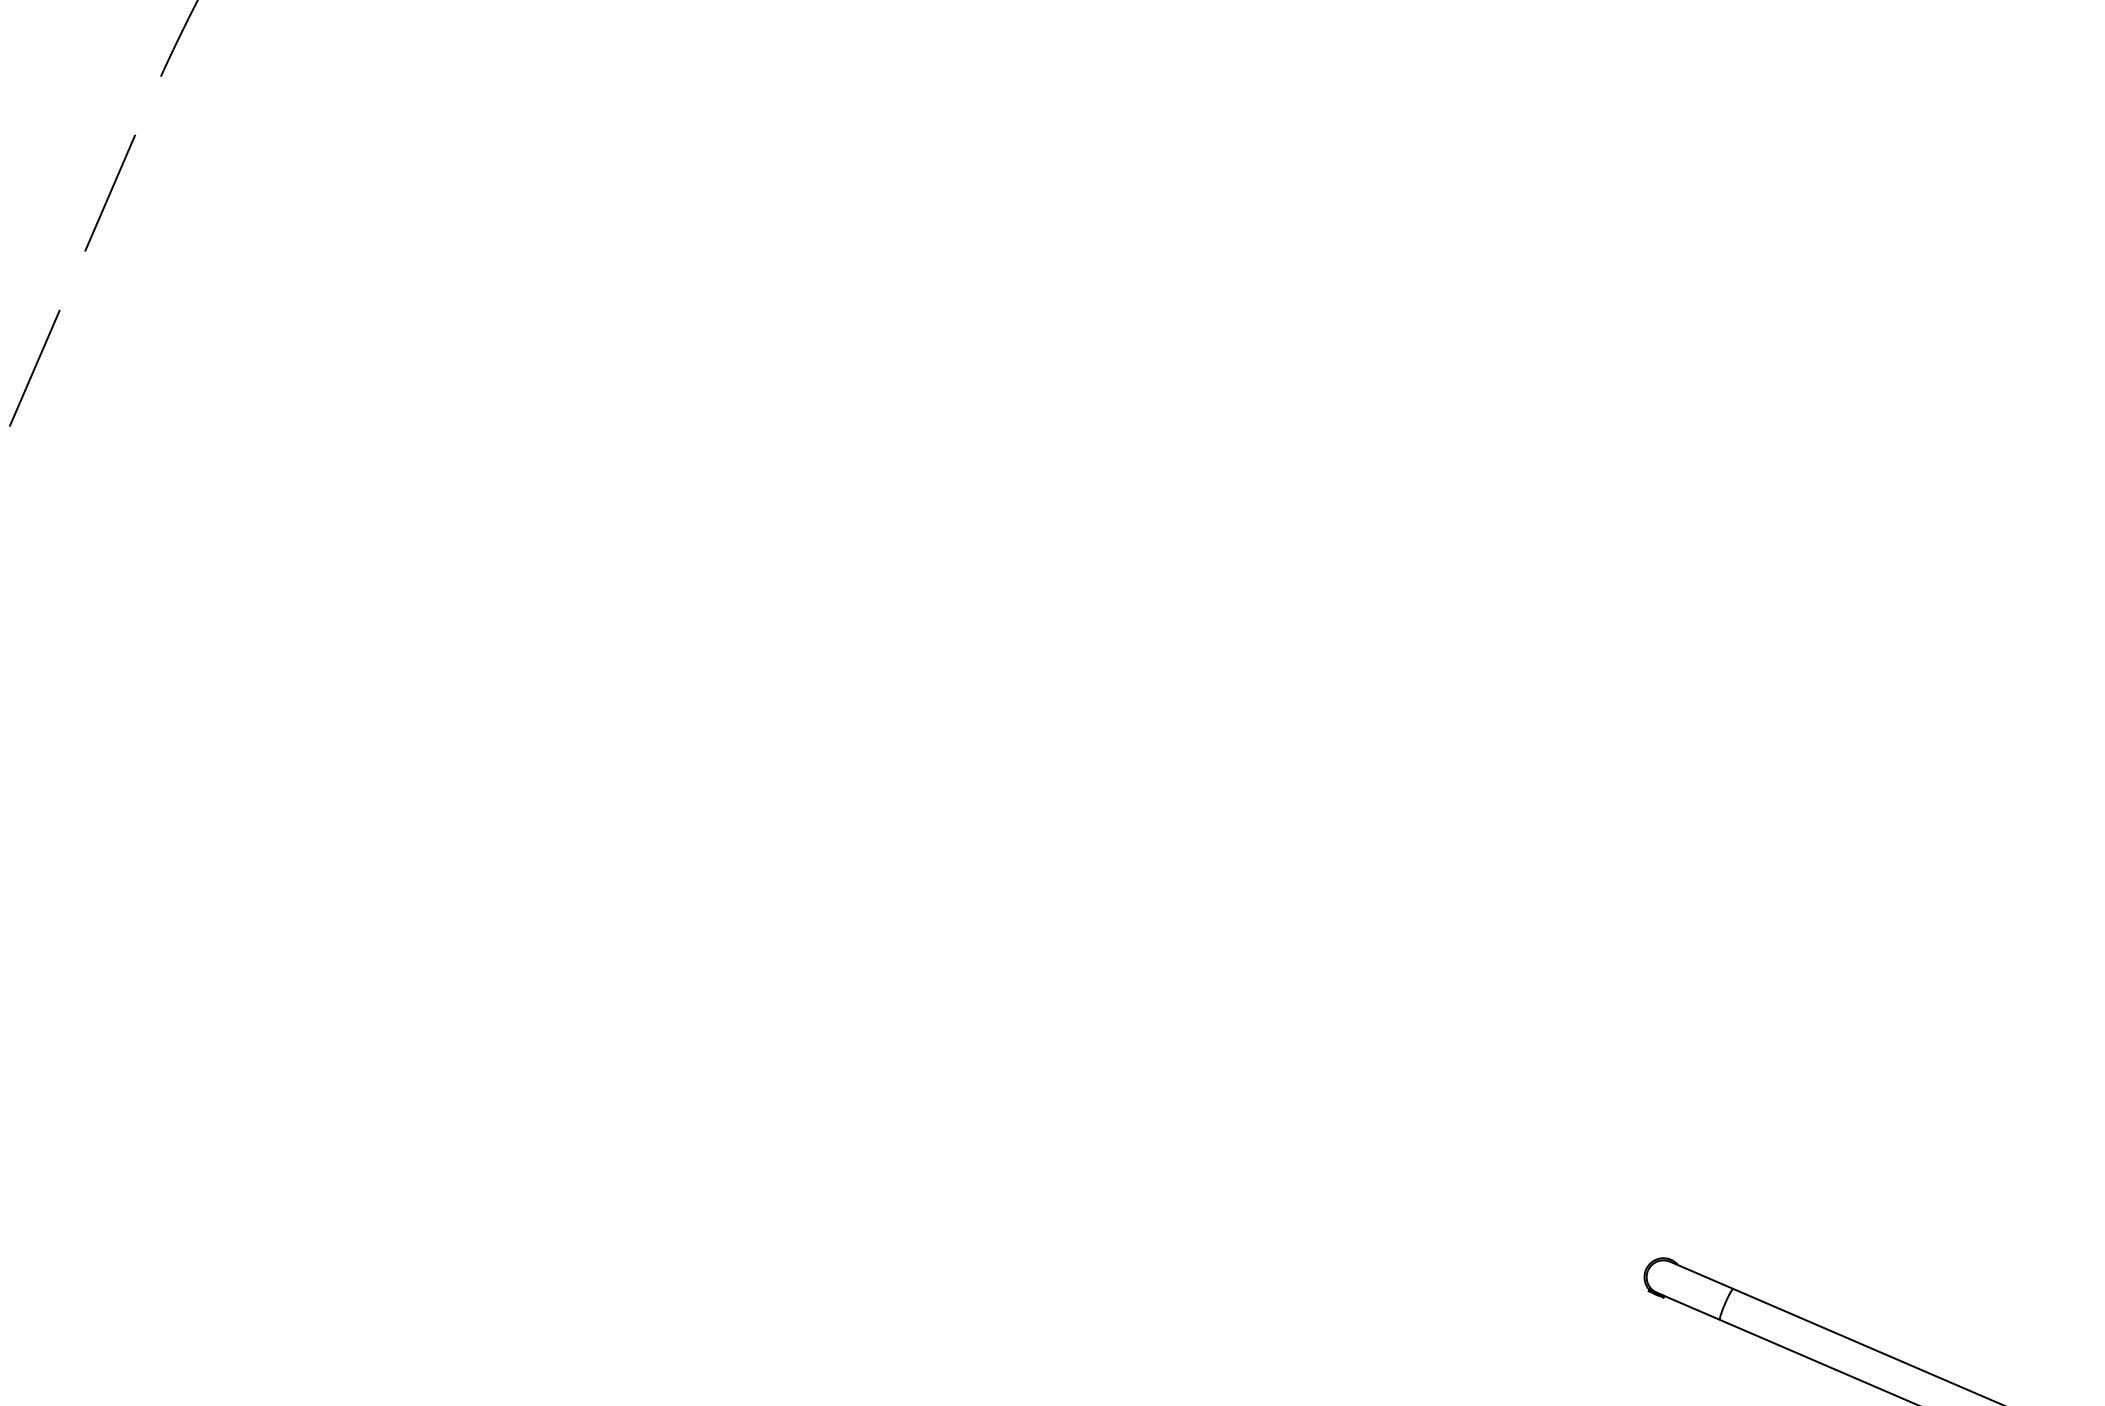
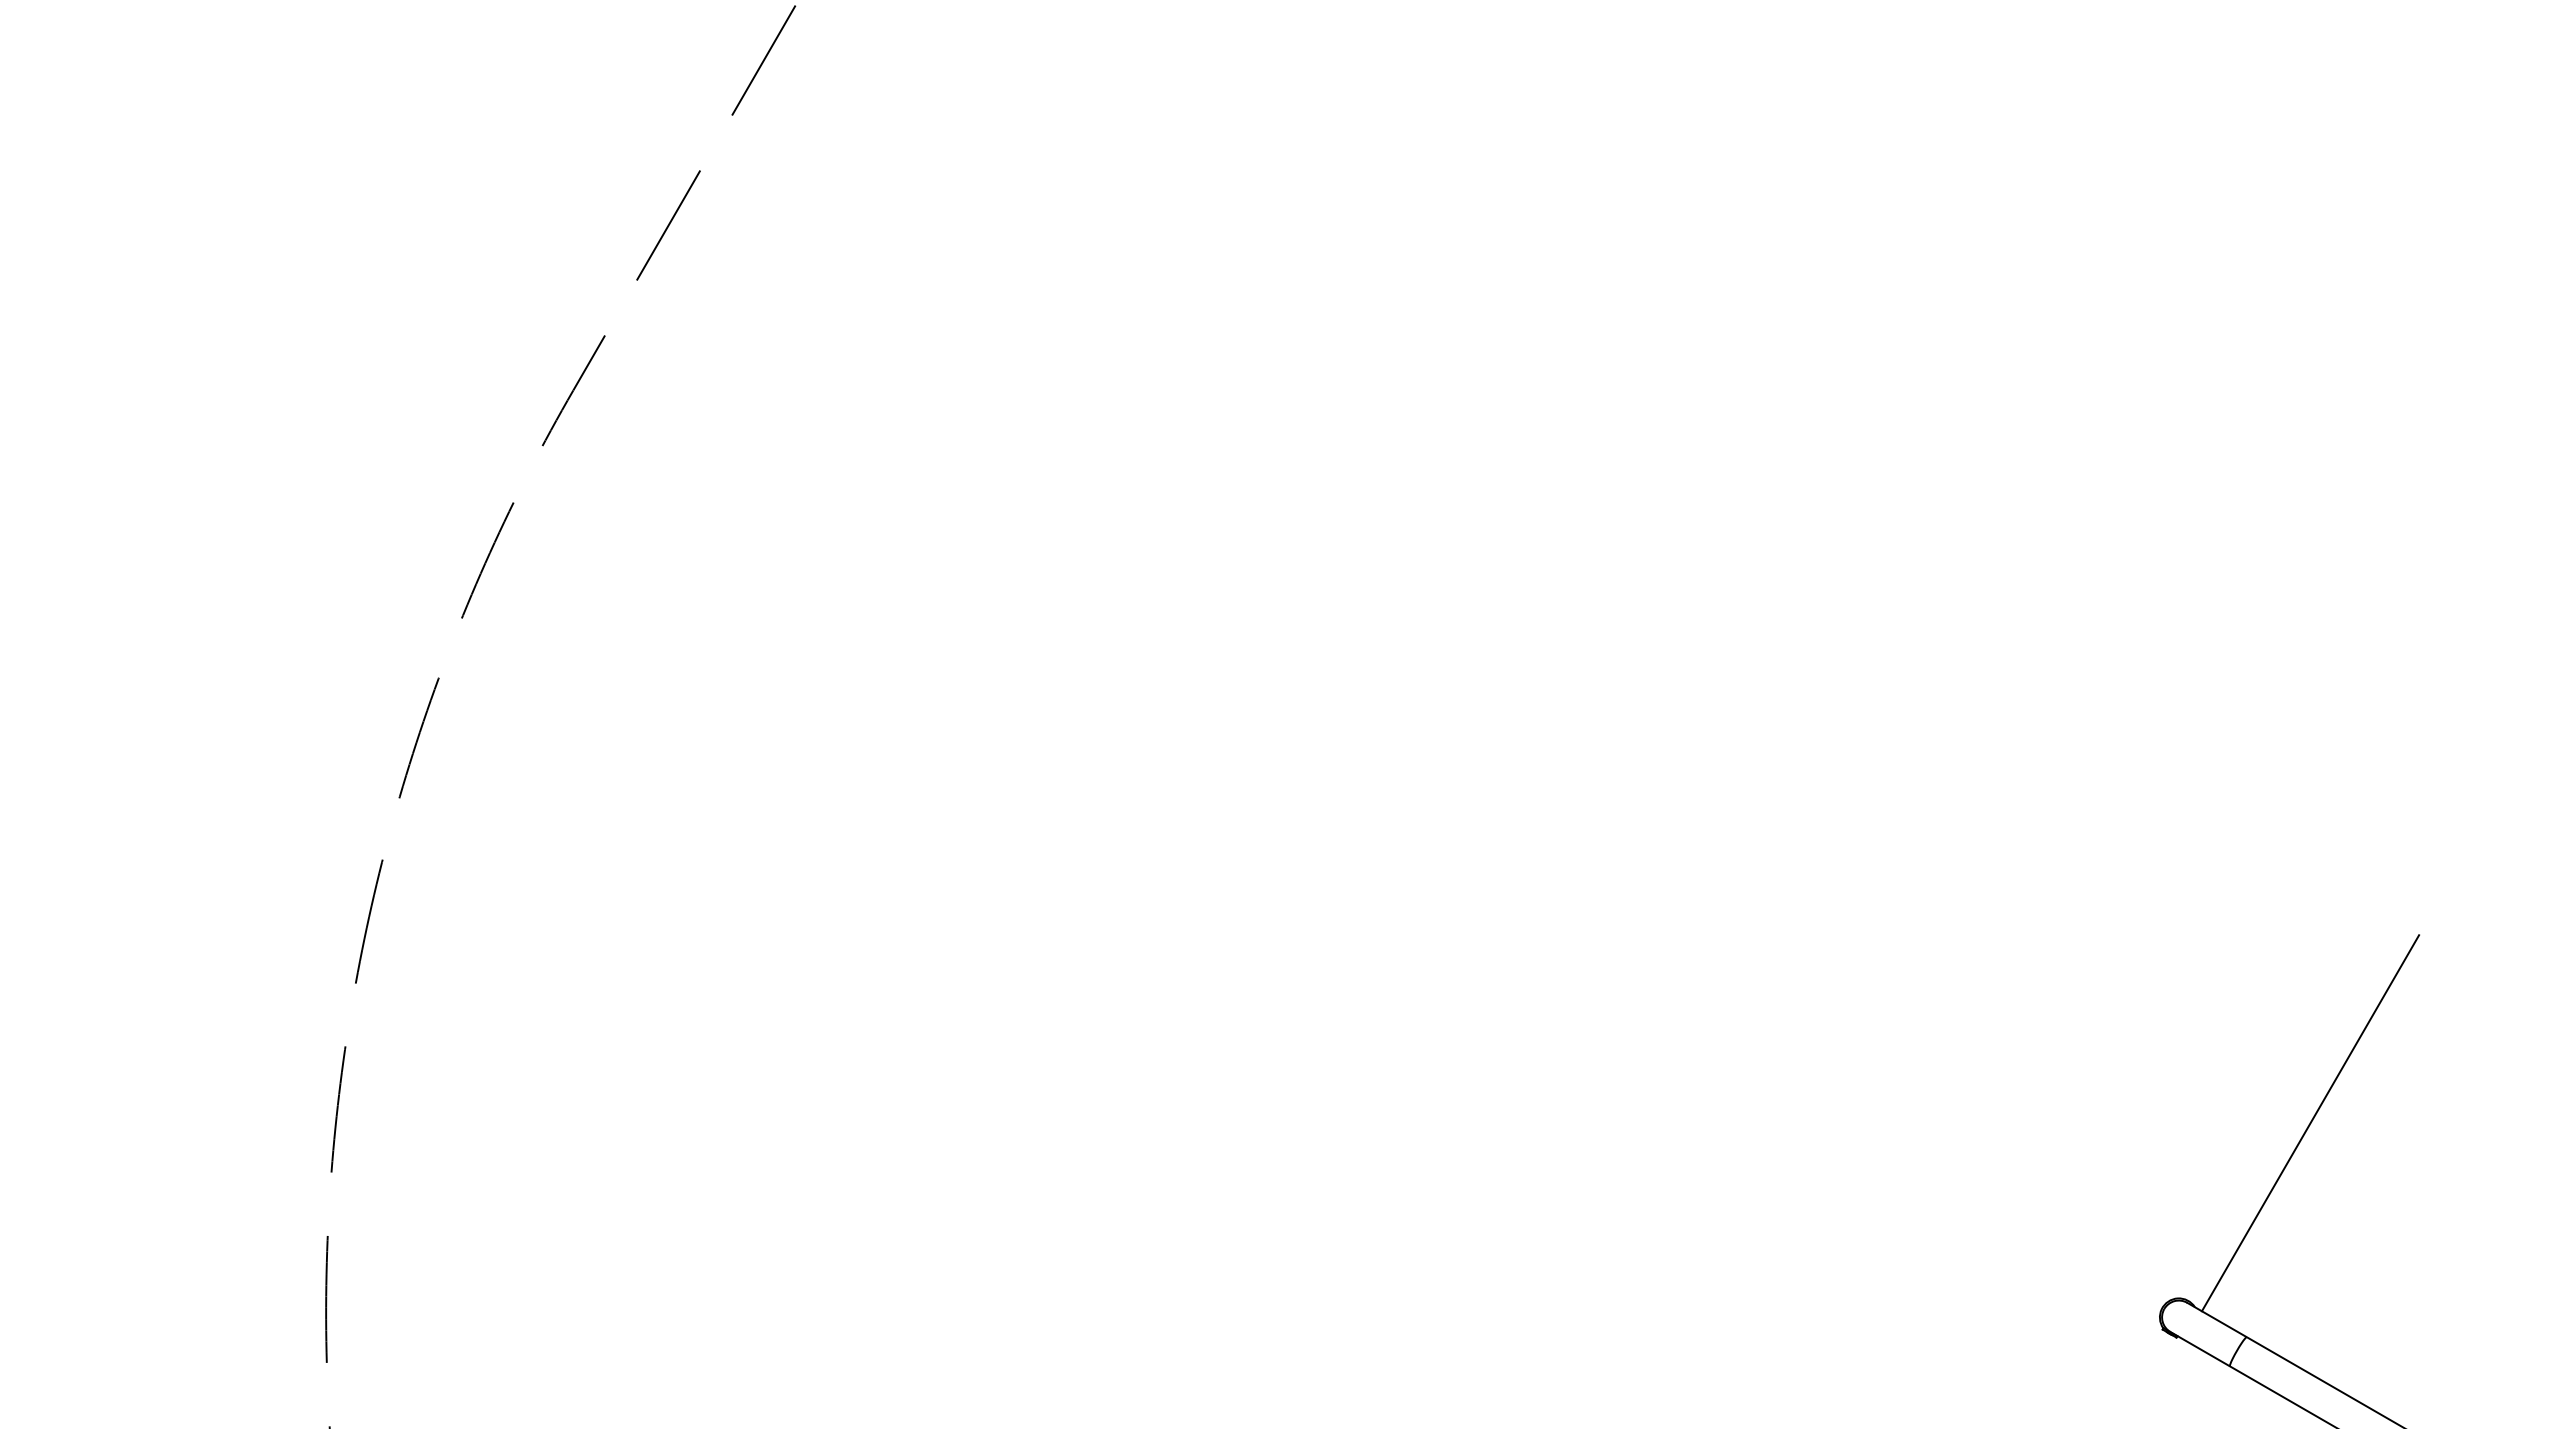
line: (1771, 1069) -> (2310, 1123), added

